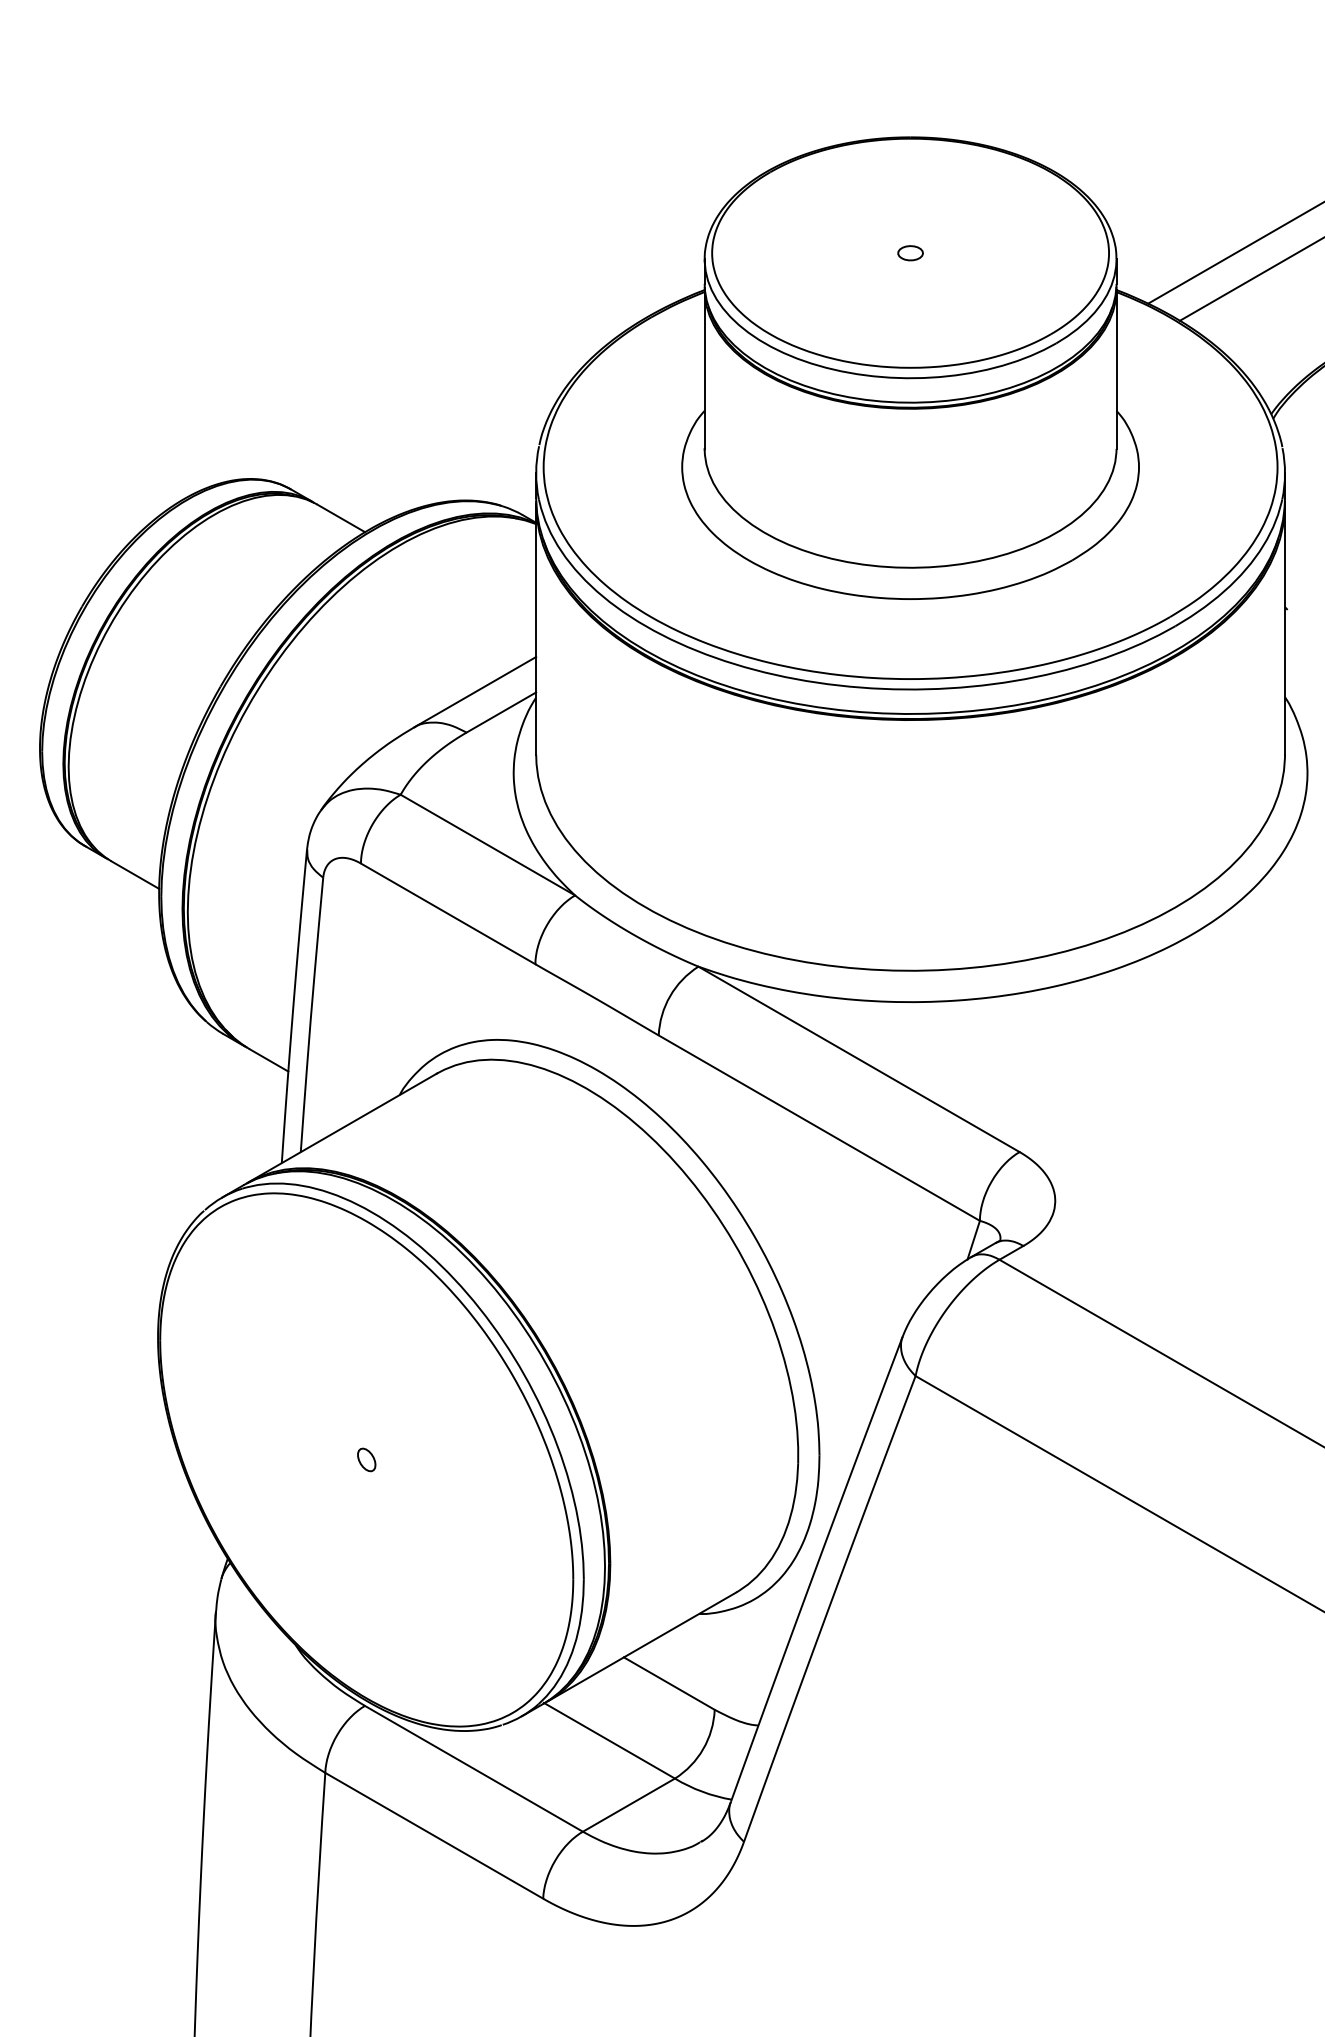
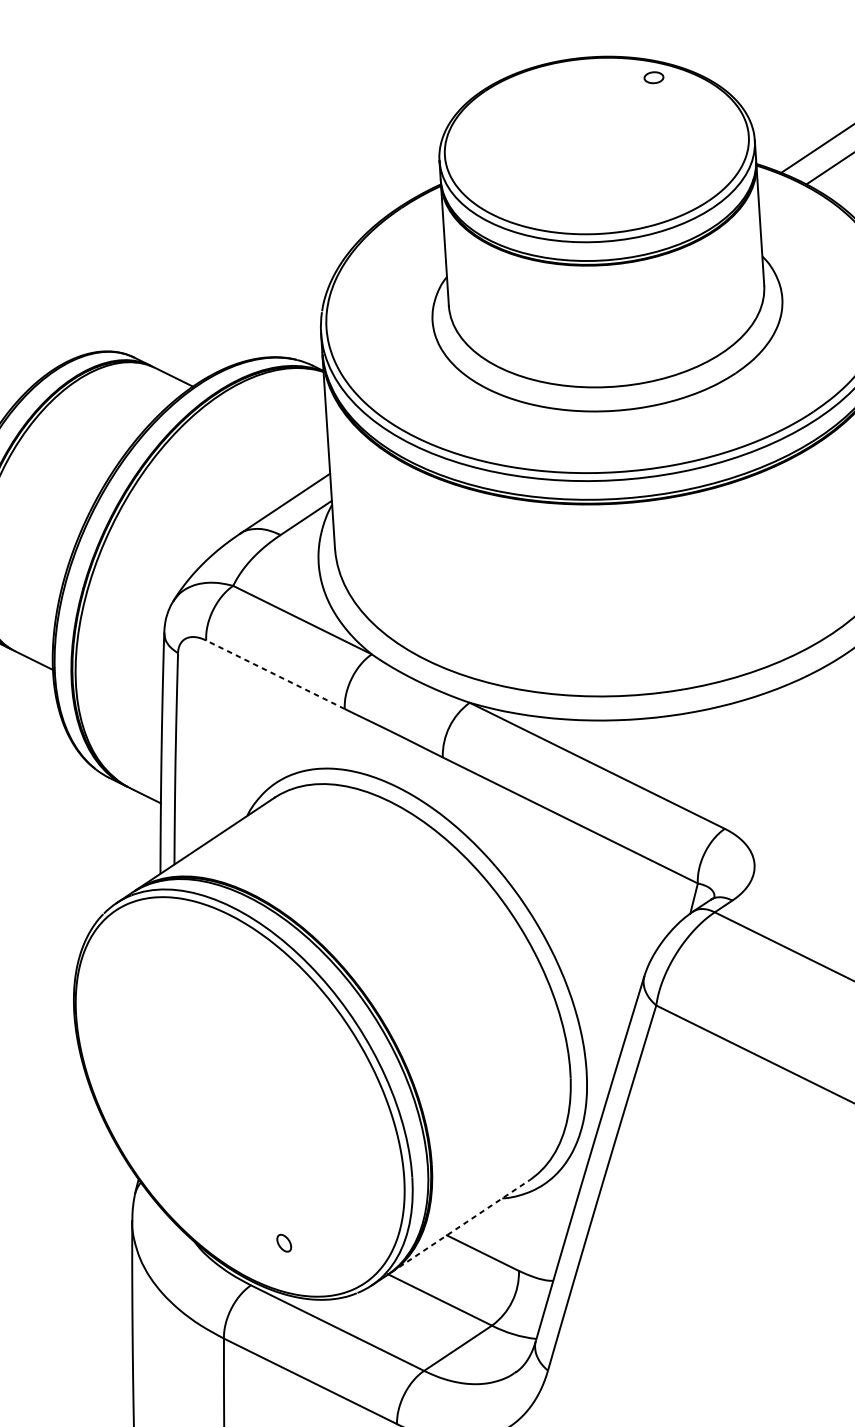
part: (910, 253) -> (653, 77), moved
line: (448, 913) -> (275, 674), solid -> dashed
part: (366, 1459) -> (284, 1242), moved
line: (642, 1646) -> (460, 1226), solid -> dashed

